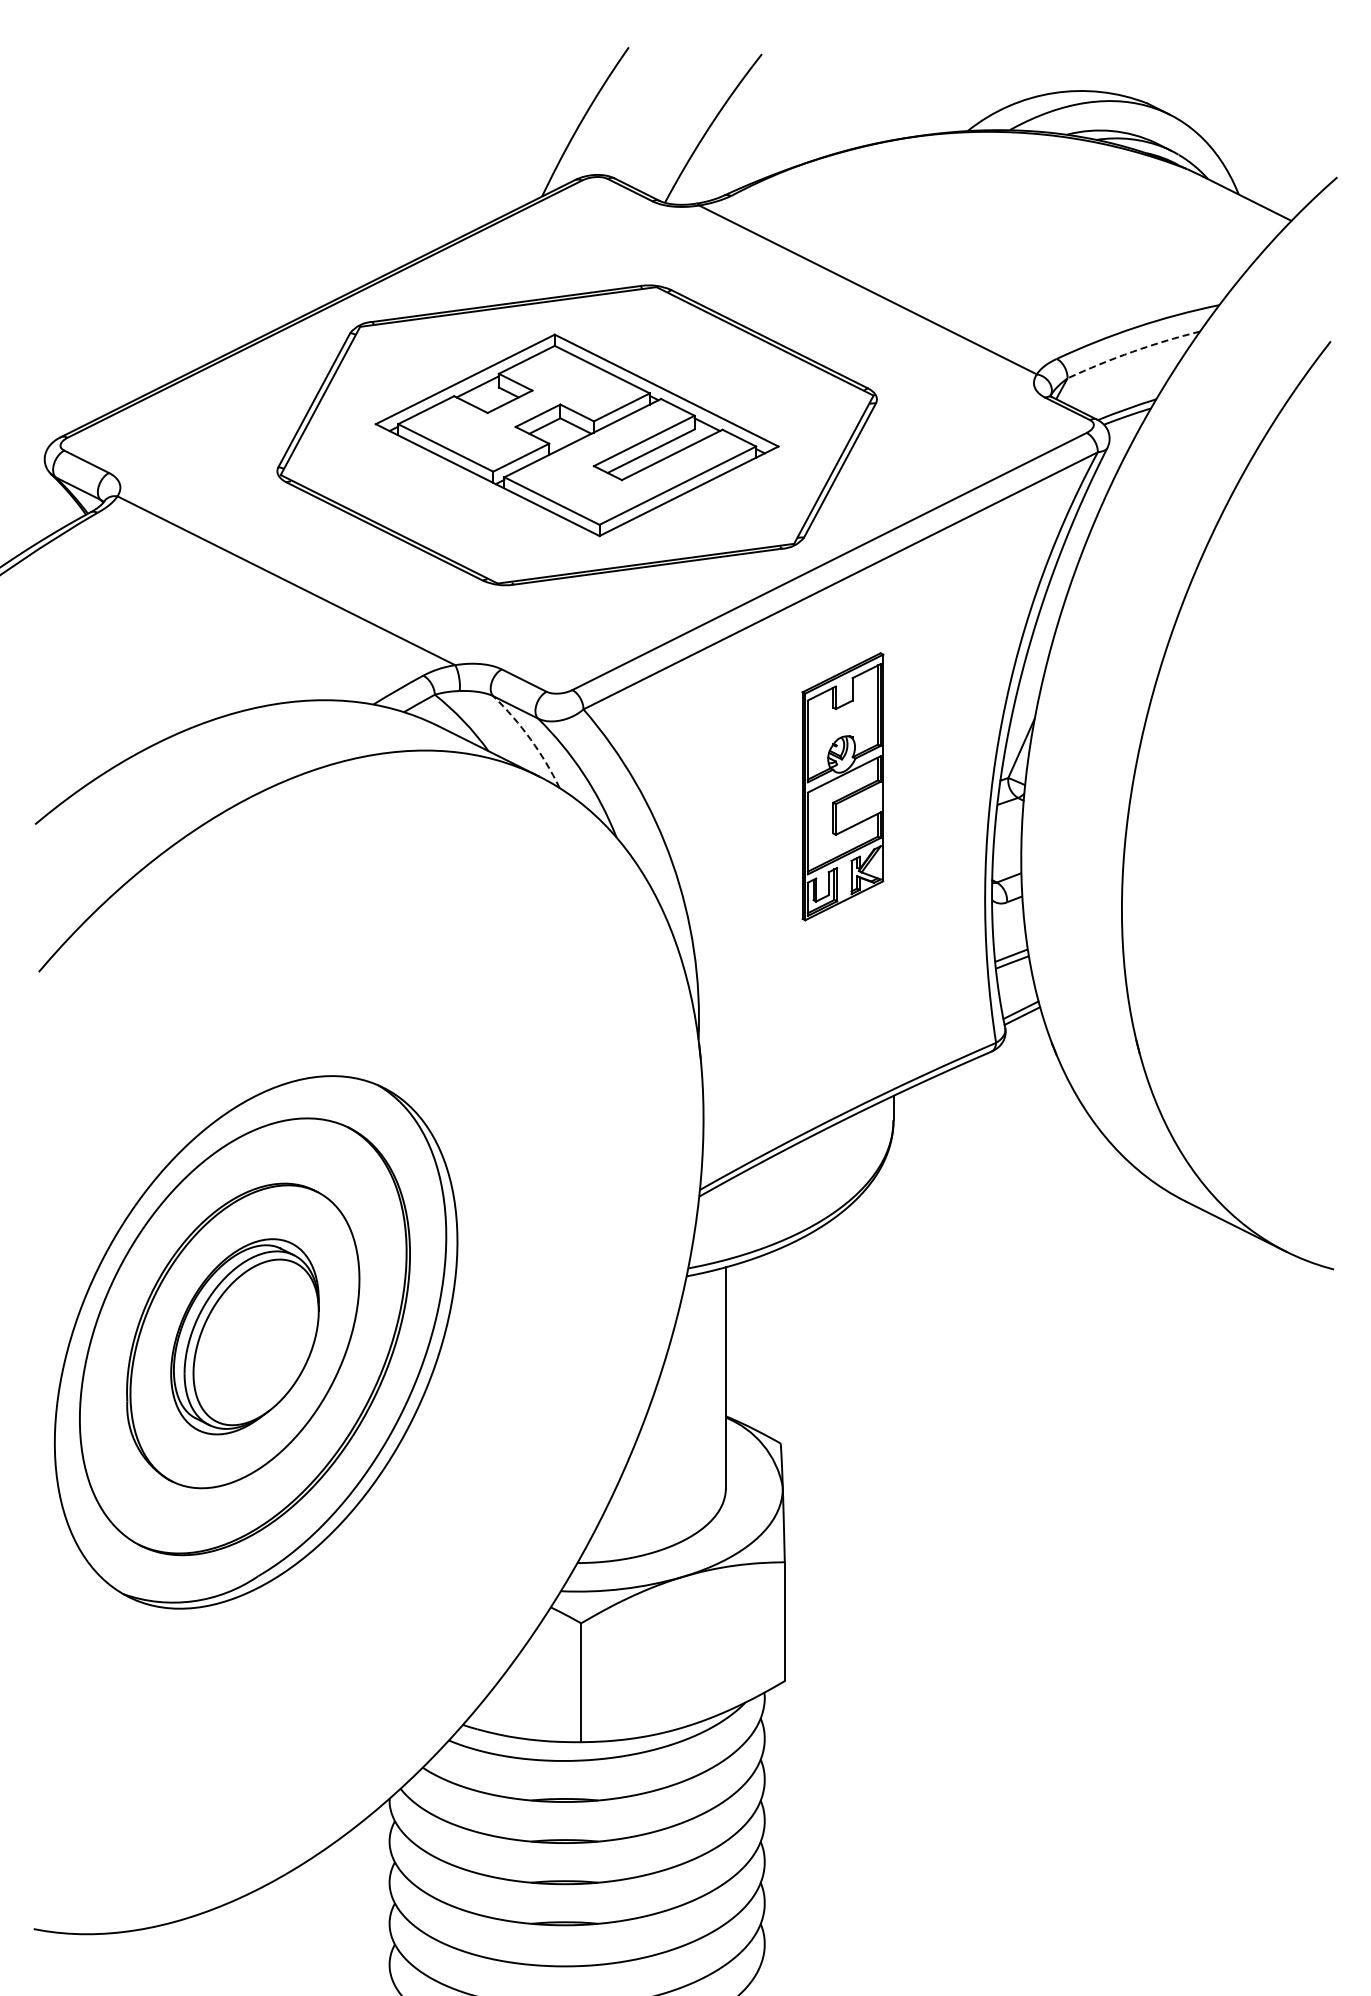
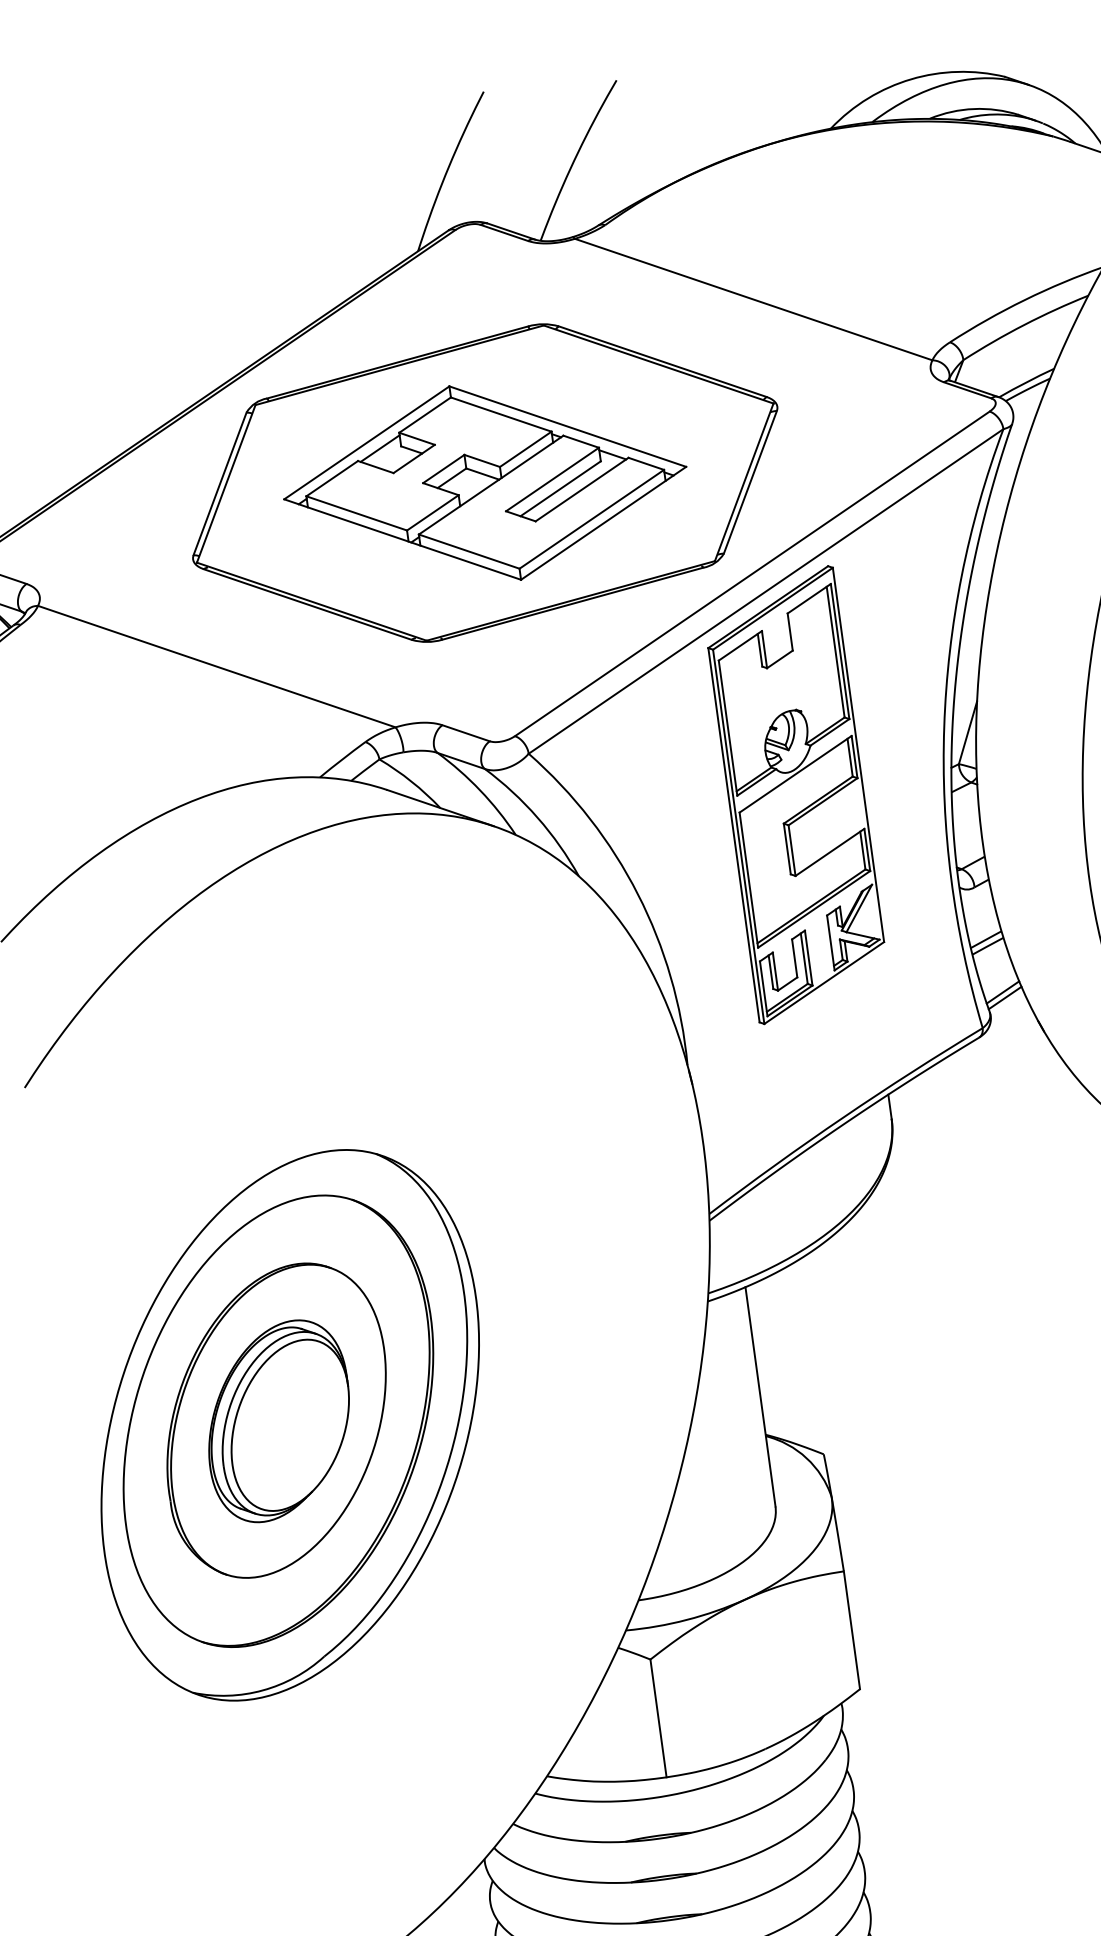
arc: (1132, 351) -> (1024, 324), dashed -> solid
arc: (530, 739) -> (480, 790), dashed -> solid
part: (842, 786) -> (795, 794), size x1.67

